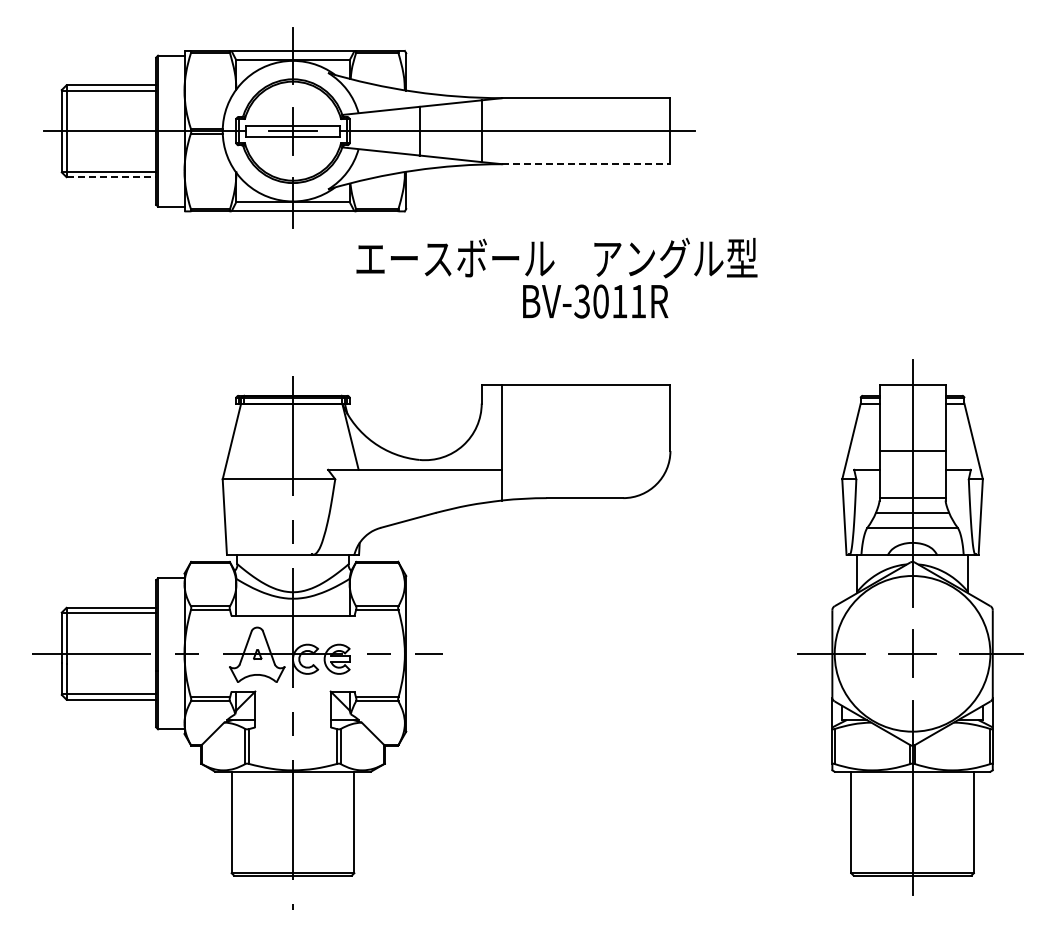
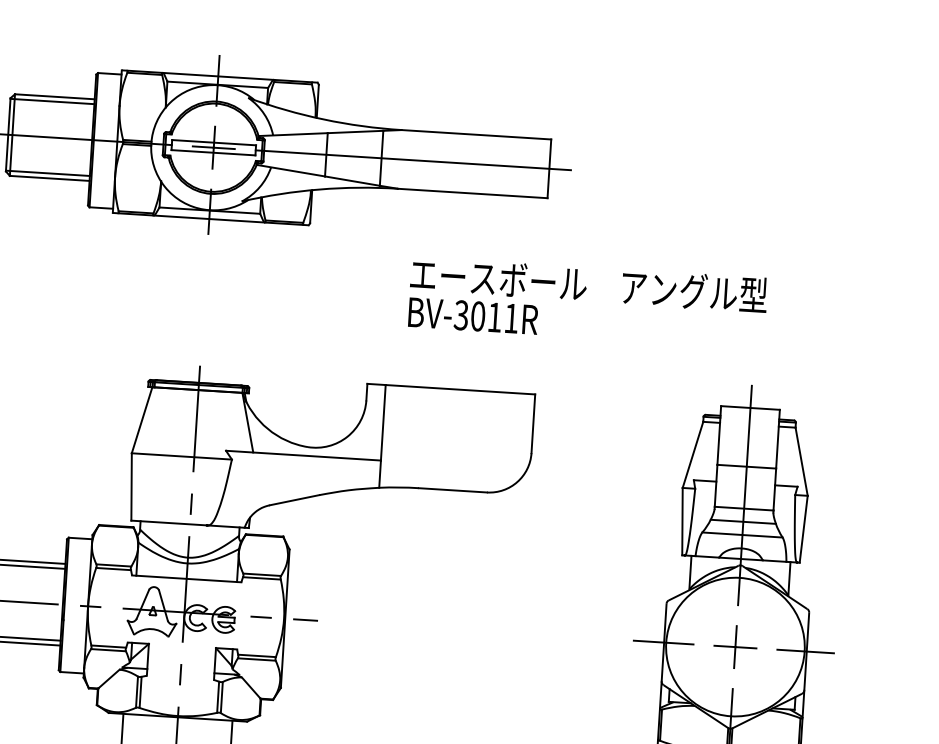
line: (586, 164) -> (472, 193), dashed -> solid
line: (111, 177) -> (49, 178), dashed -> solid
text: (556, 257) -> (588, 284), moved

